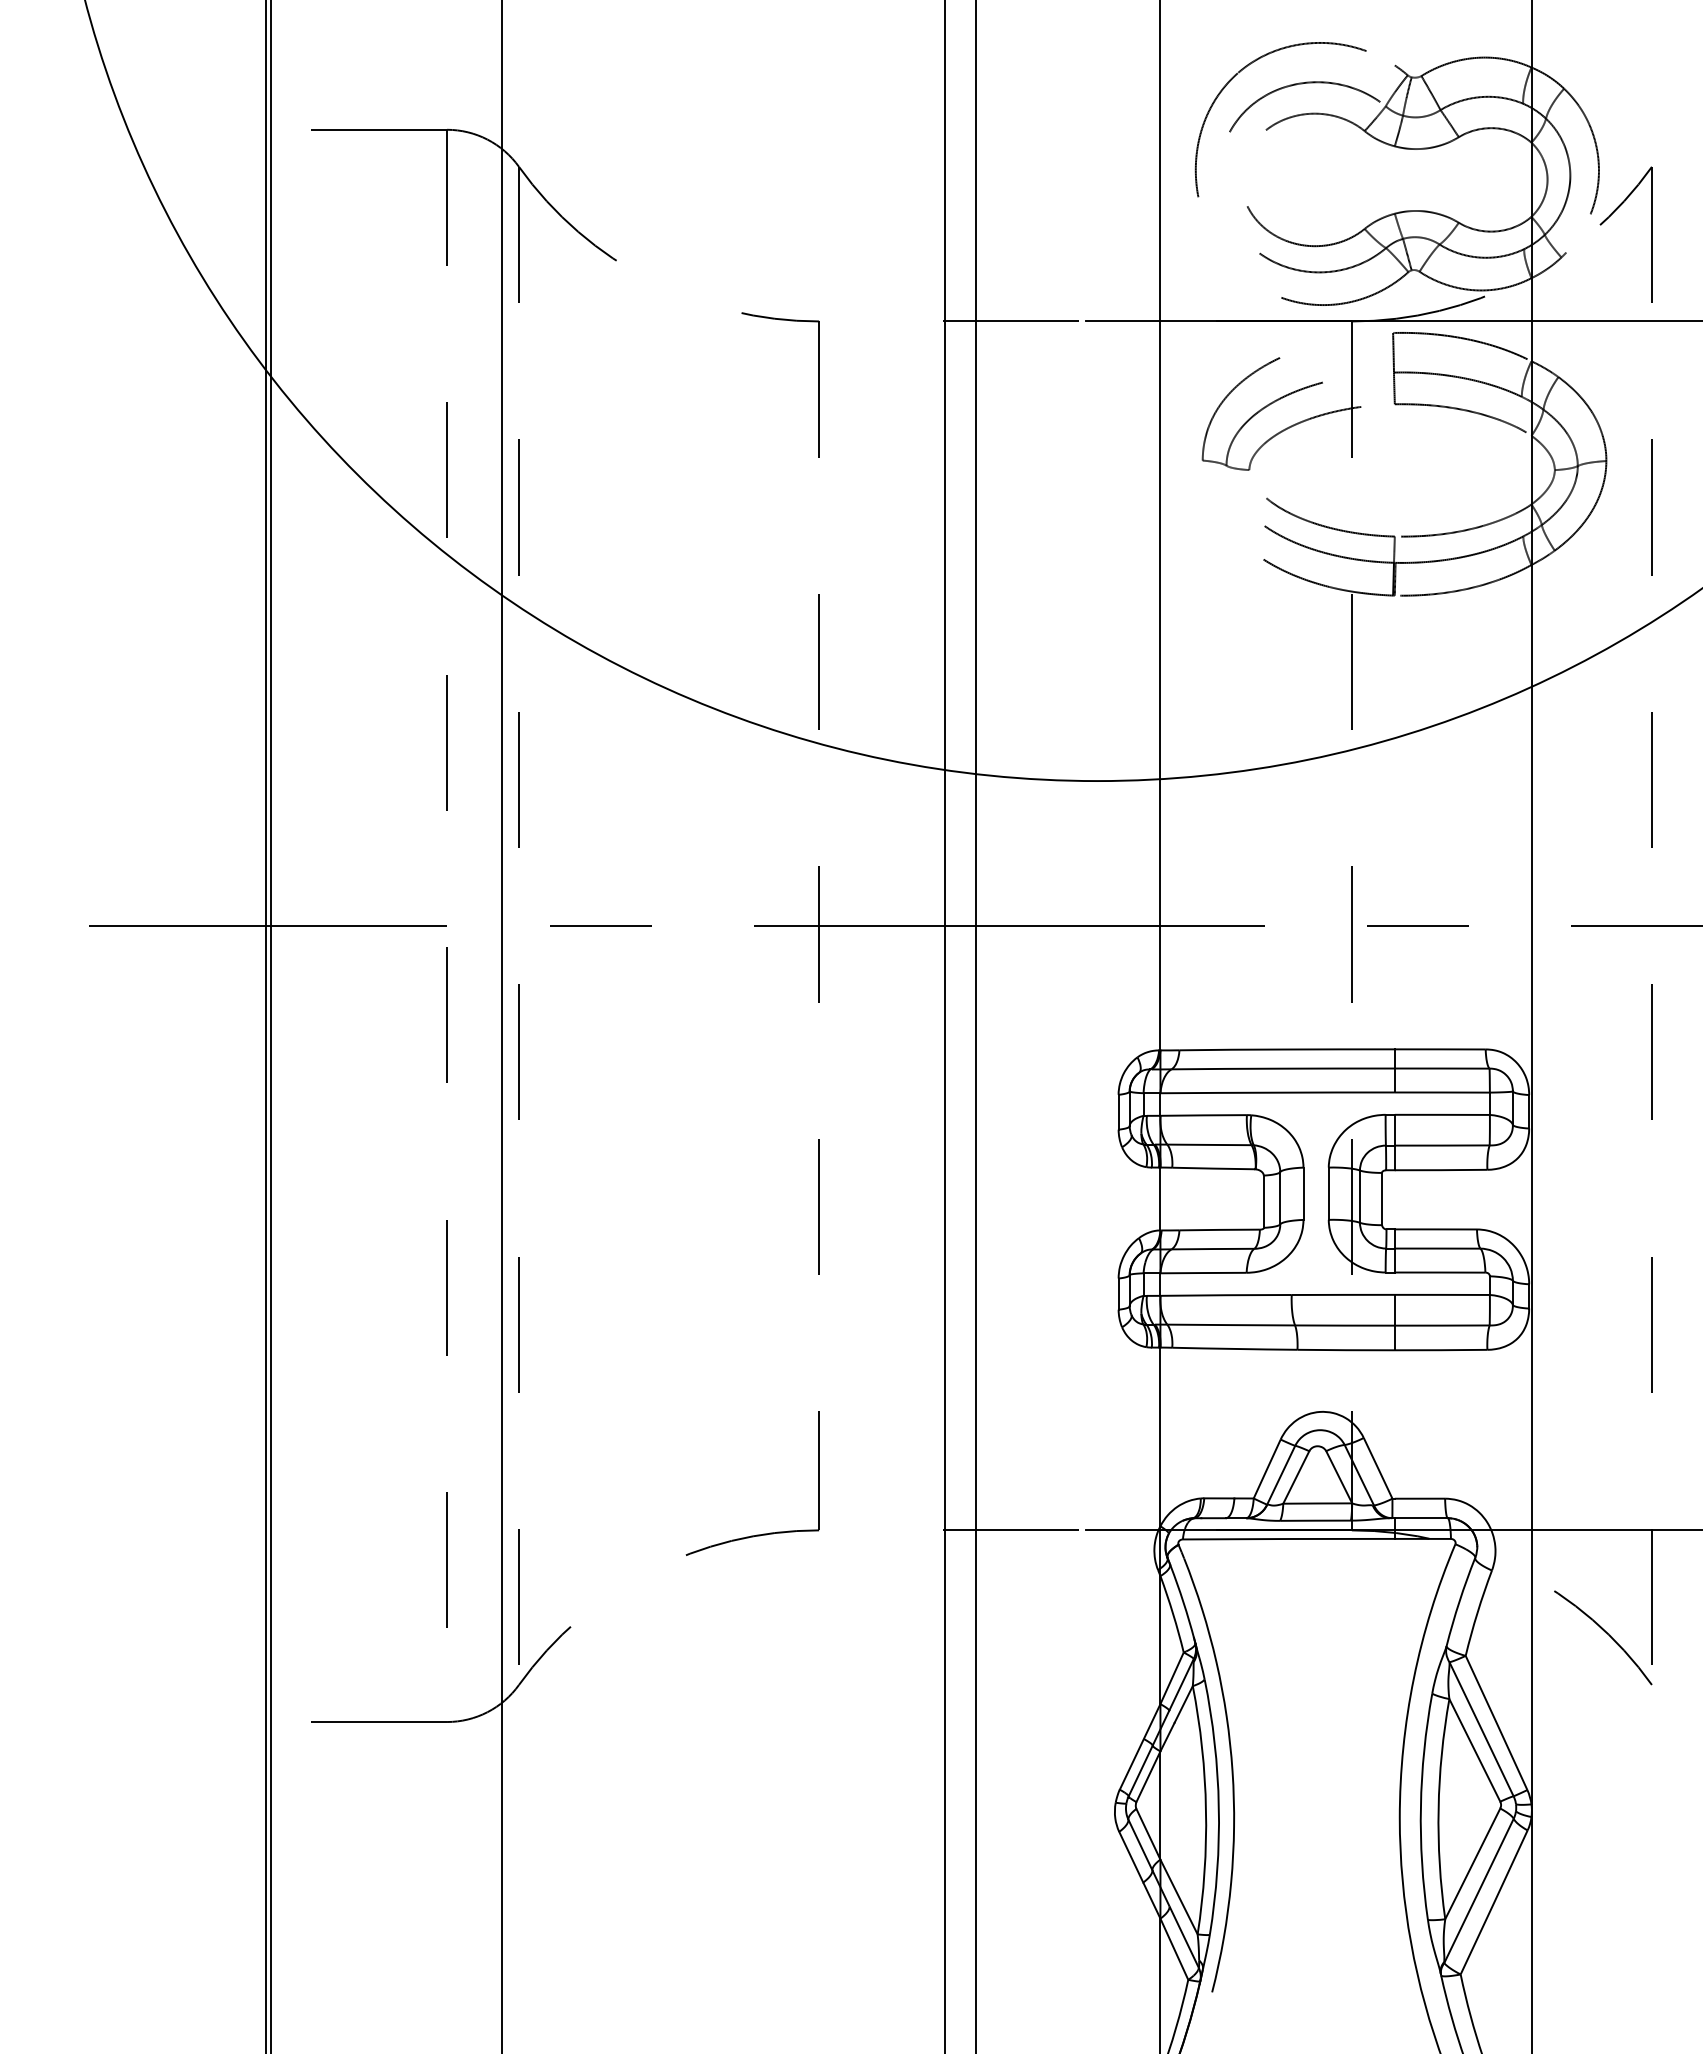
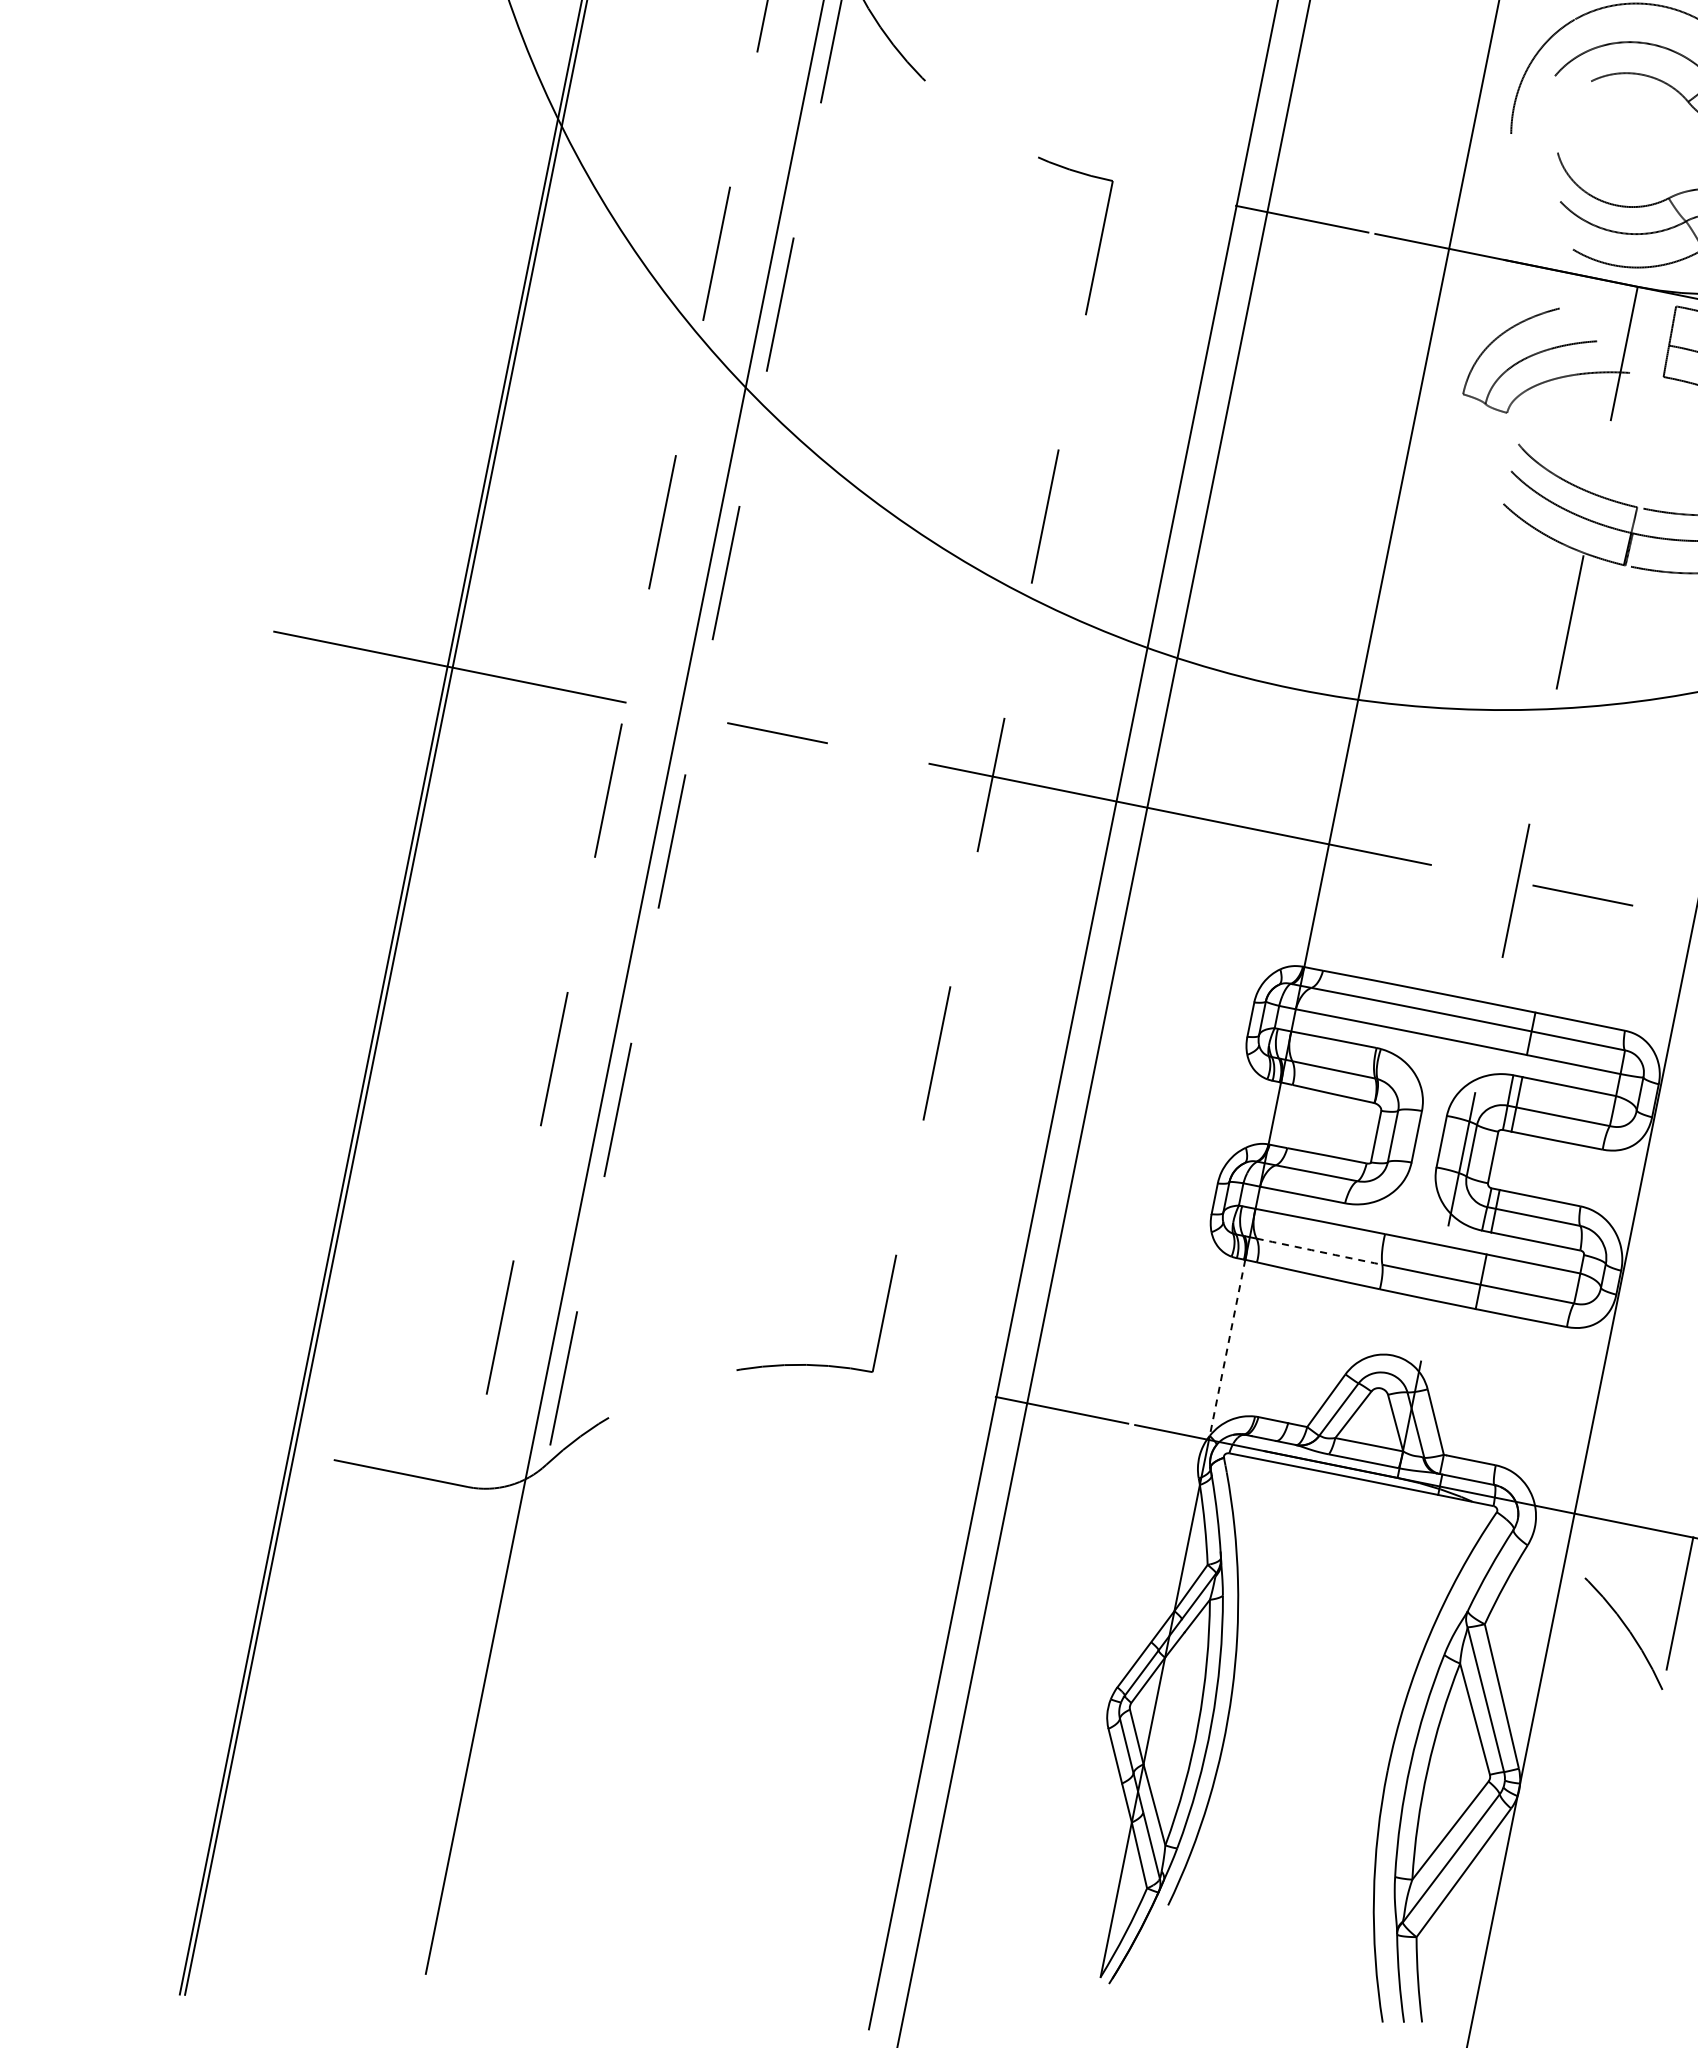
arc: (1231, 1325) -> (1319, 1252), solid -> dashed
line: (1160, 1437) -> (1227, 1348), solid -> dashed

